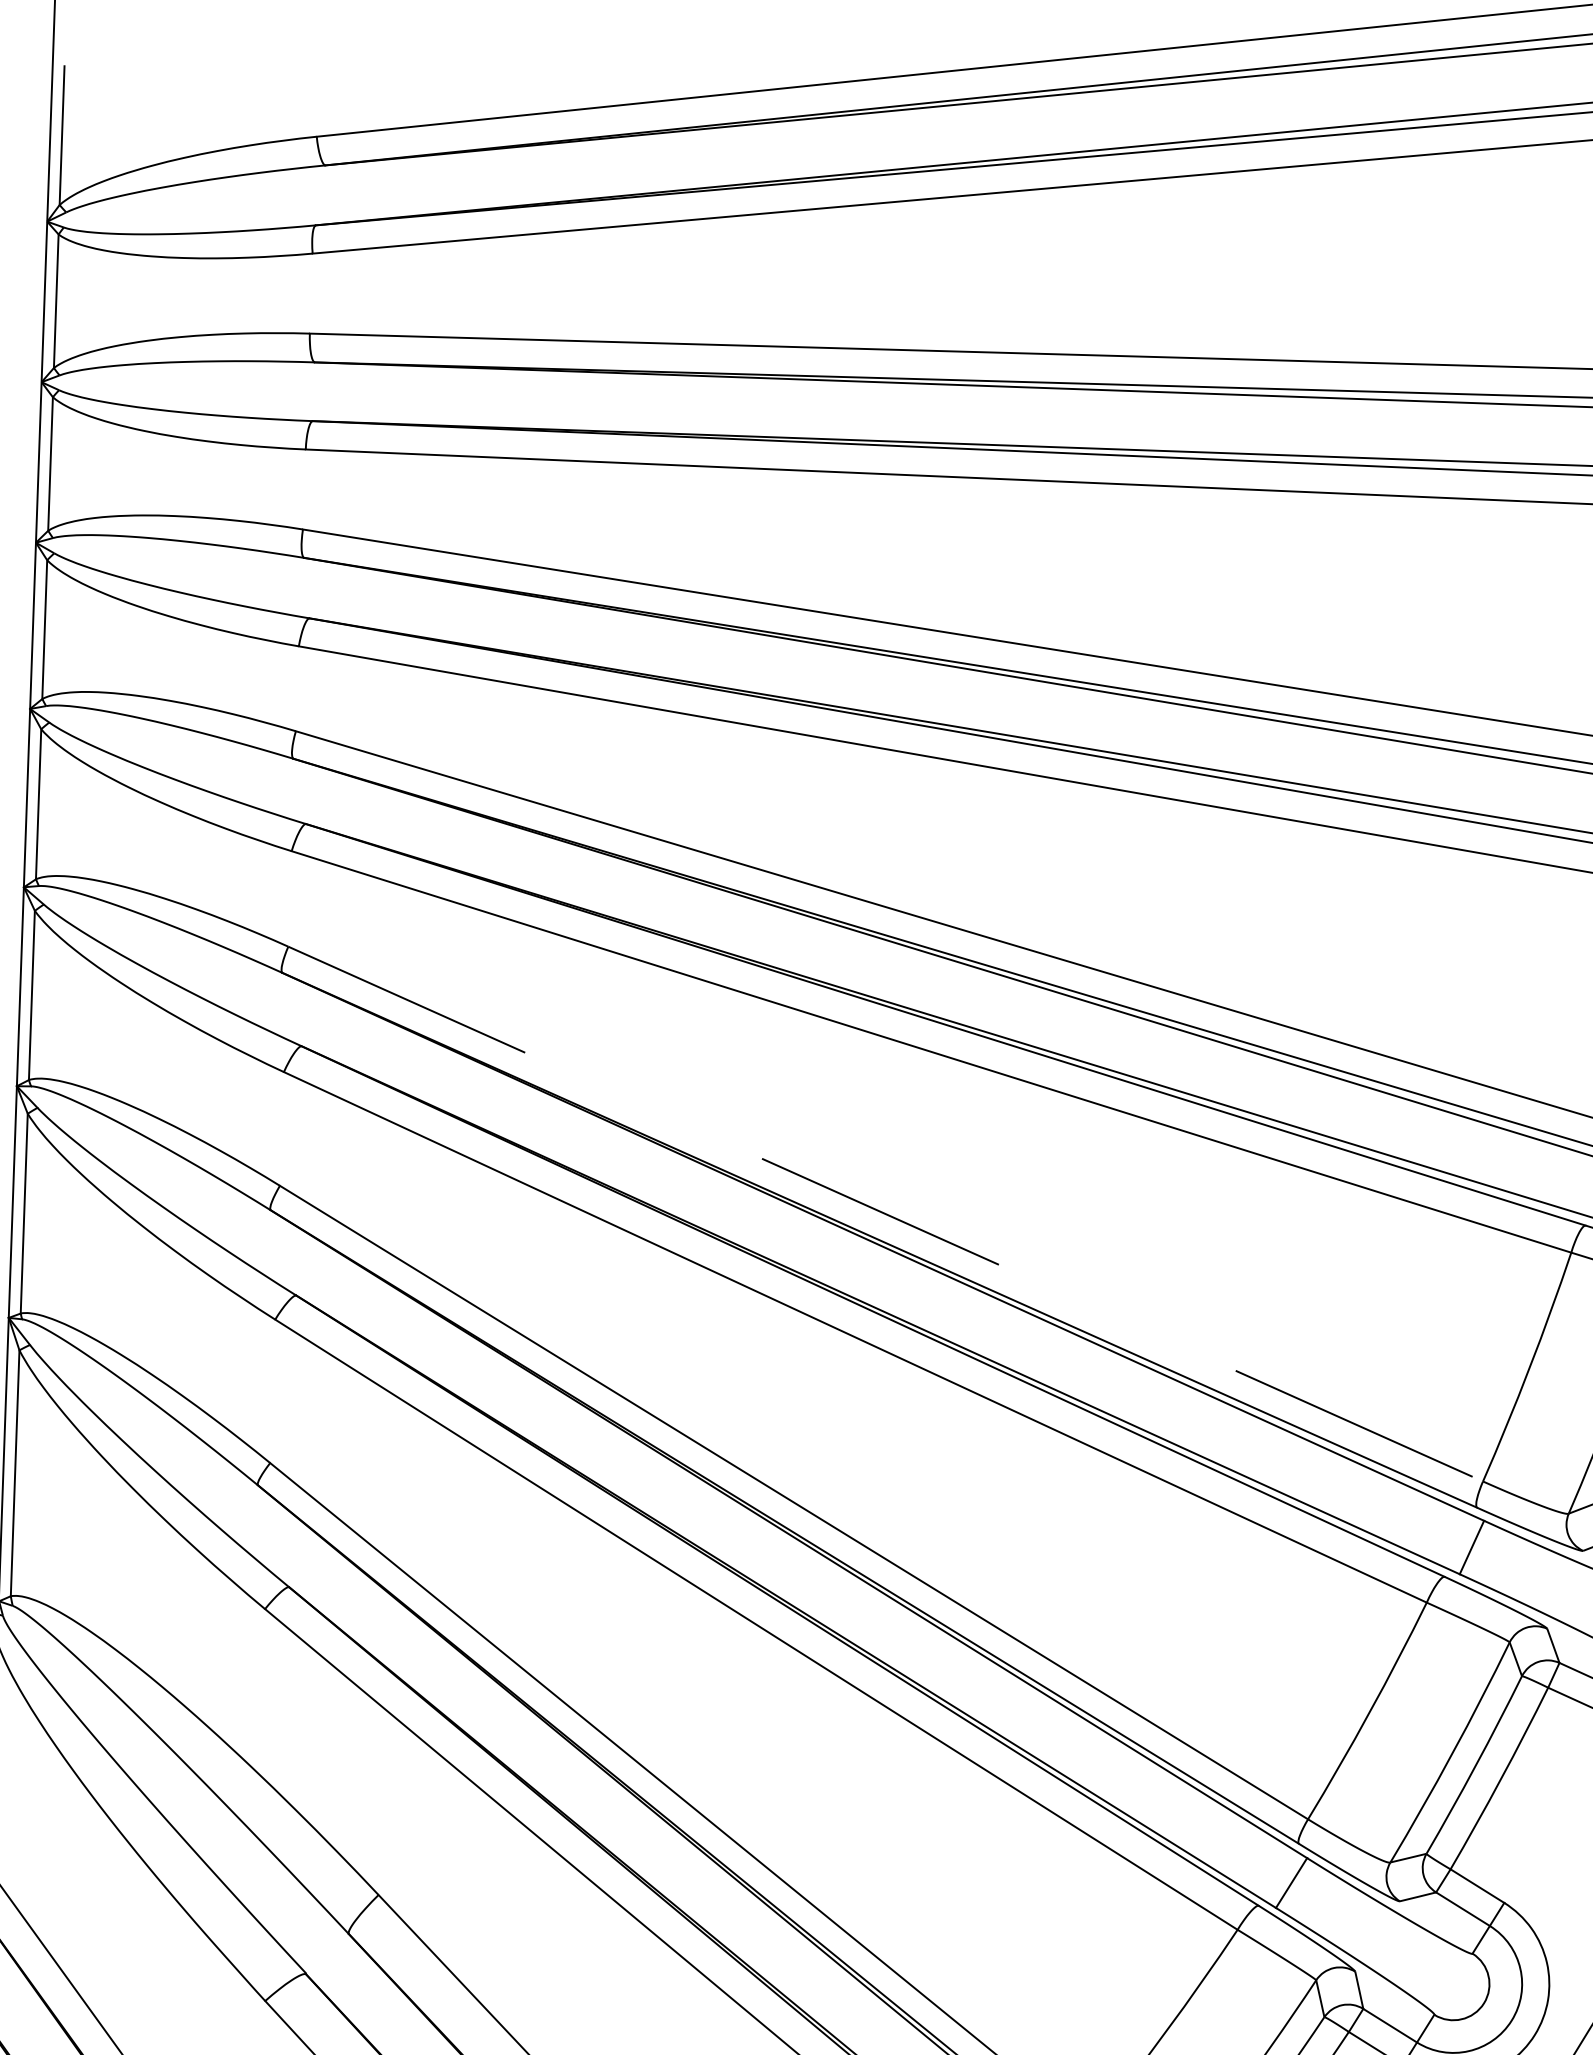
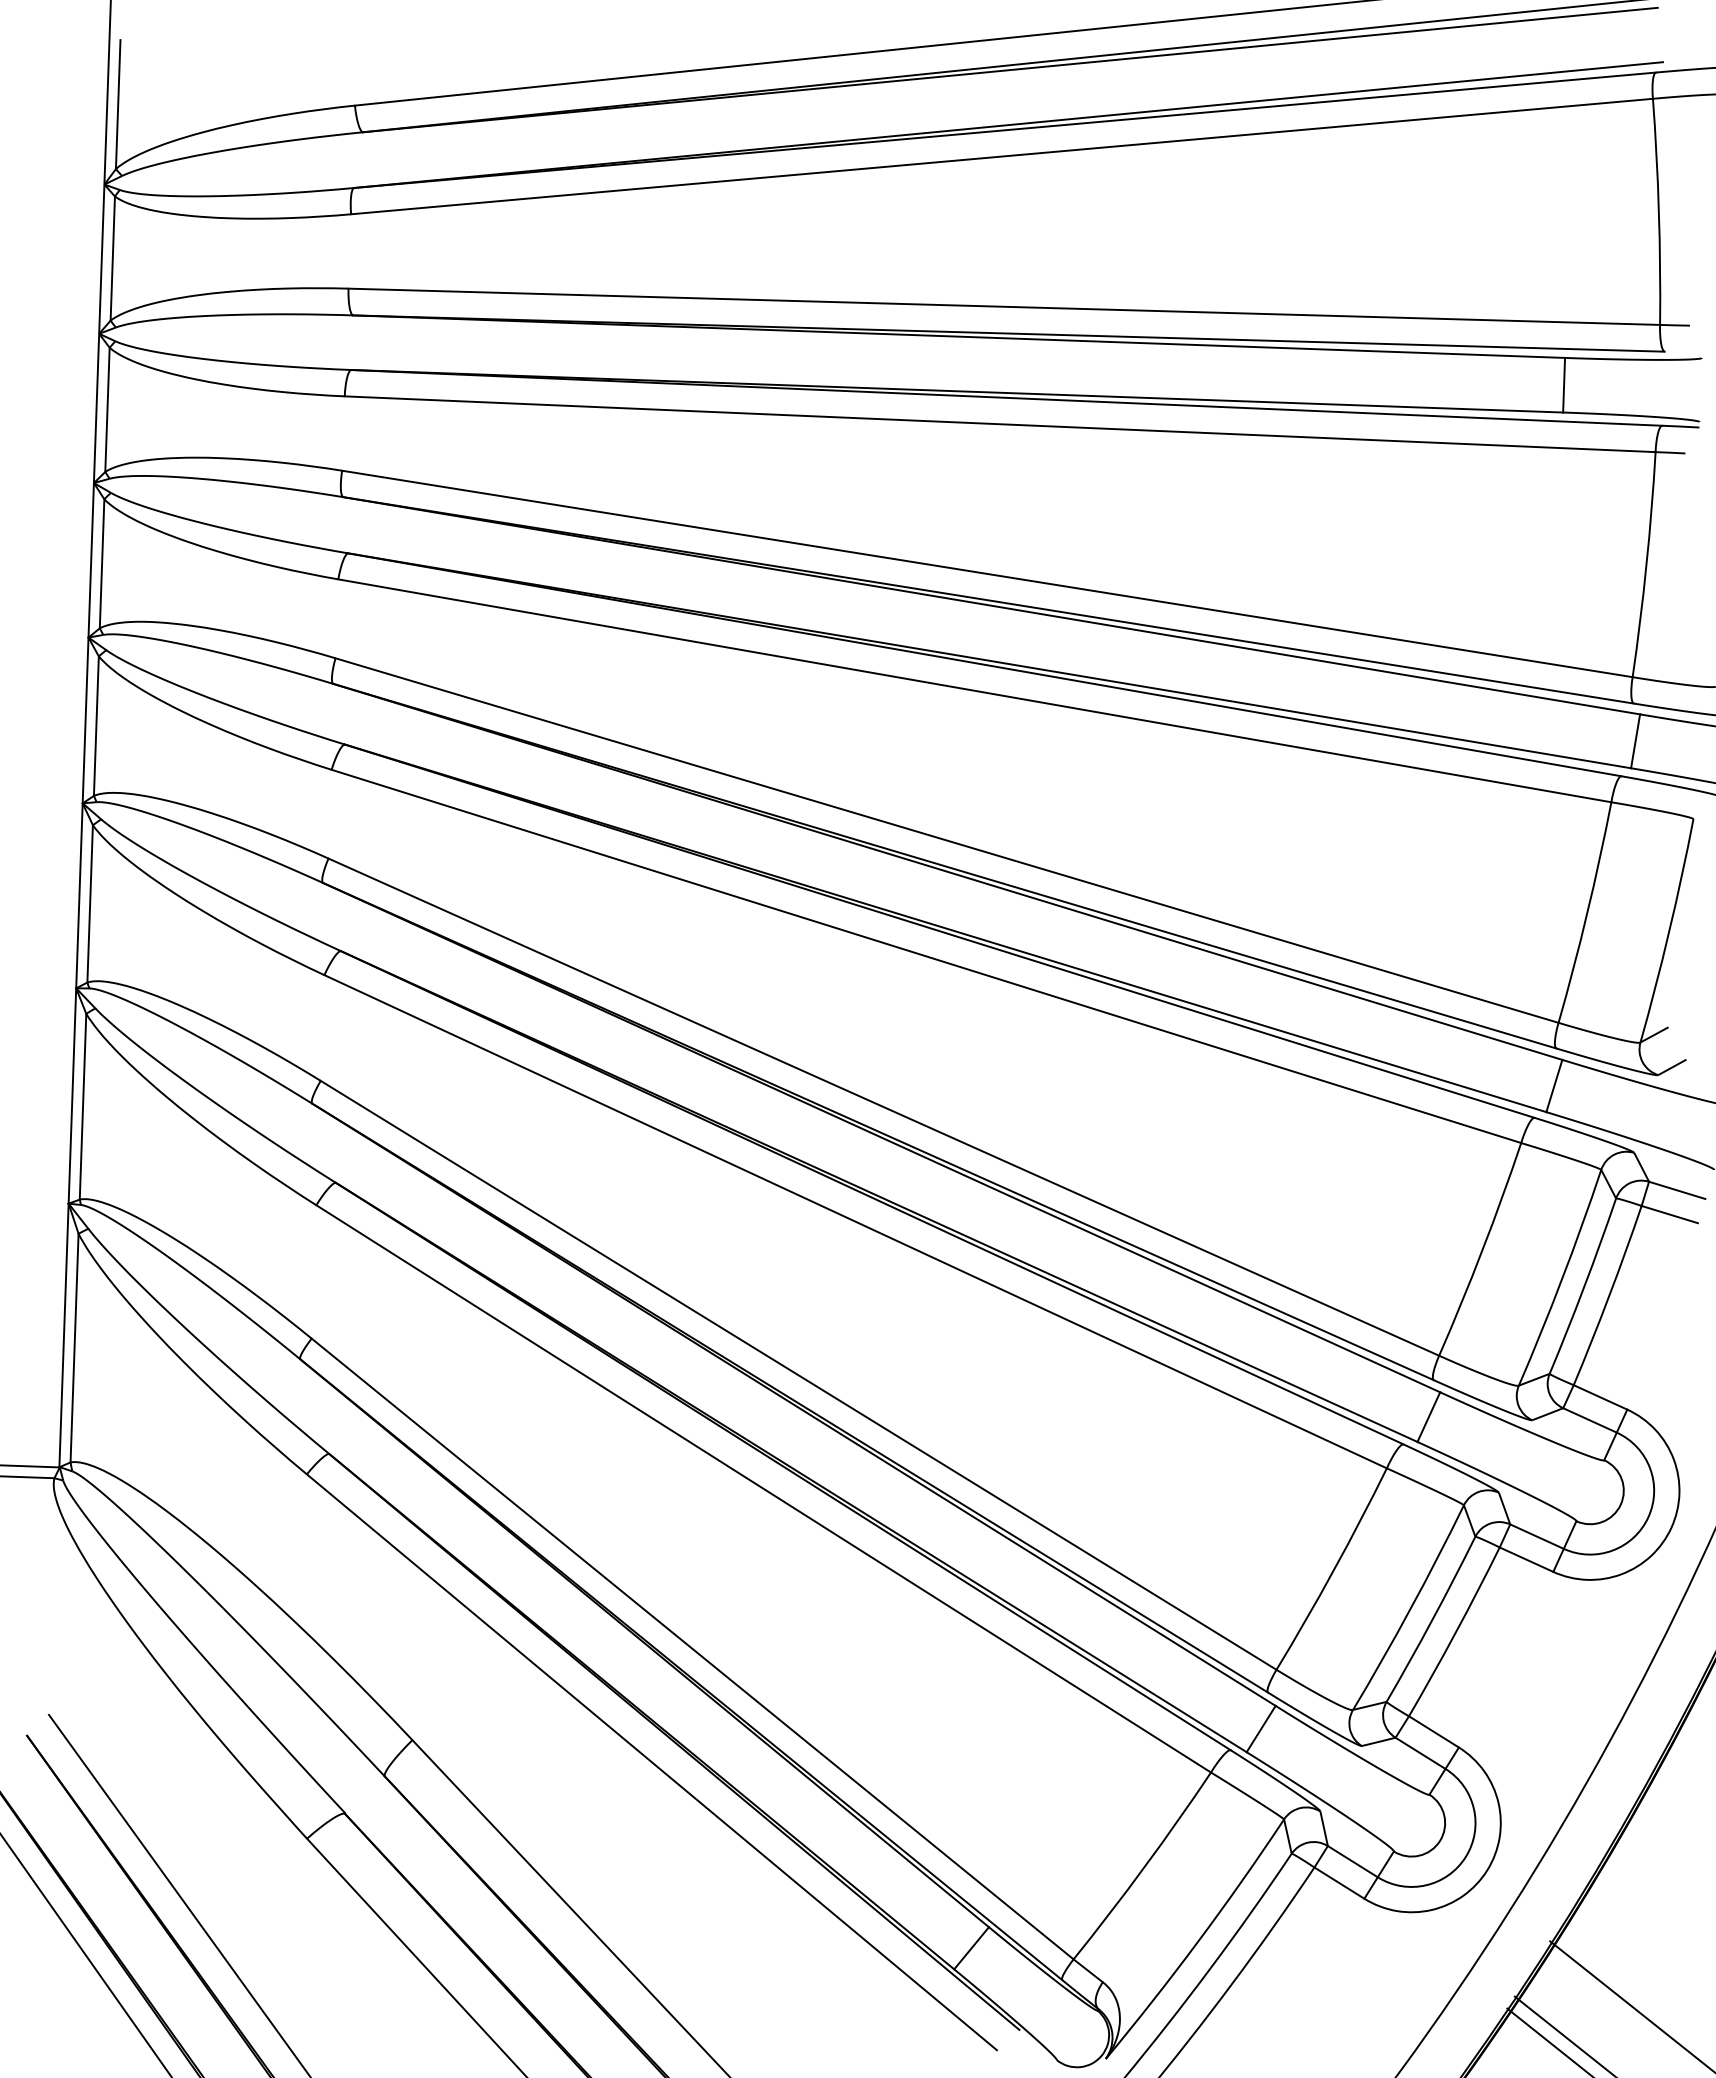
line: (886, 1214) -> (884, 1107), dashed -> solid

